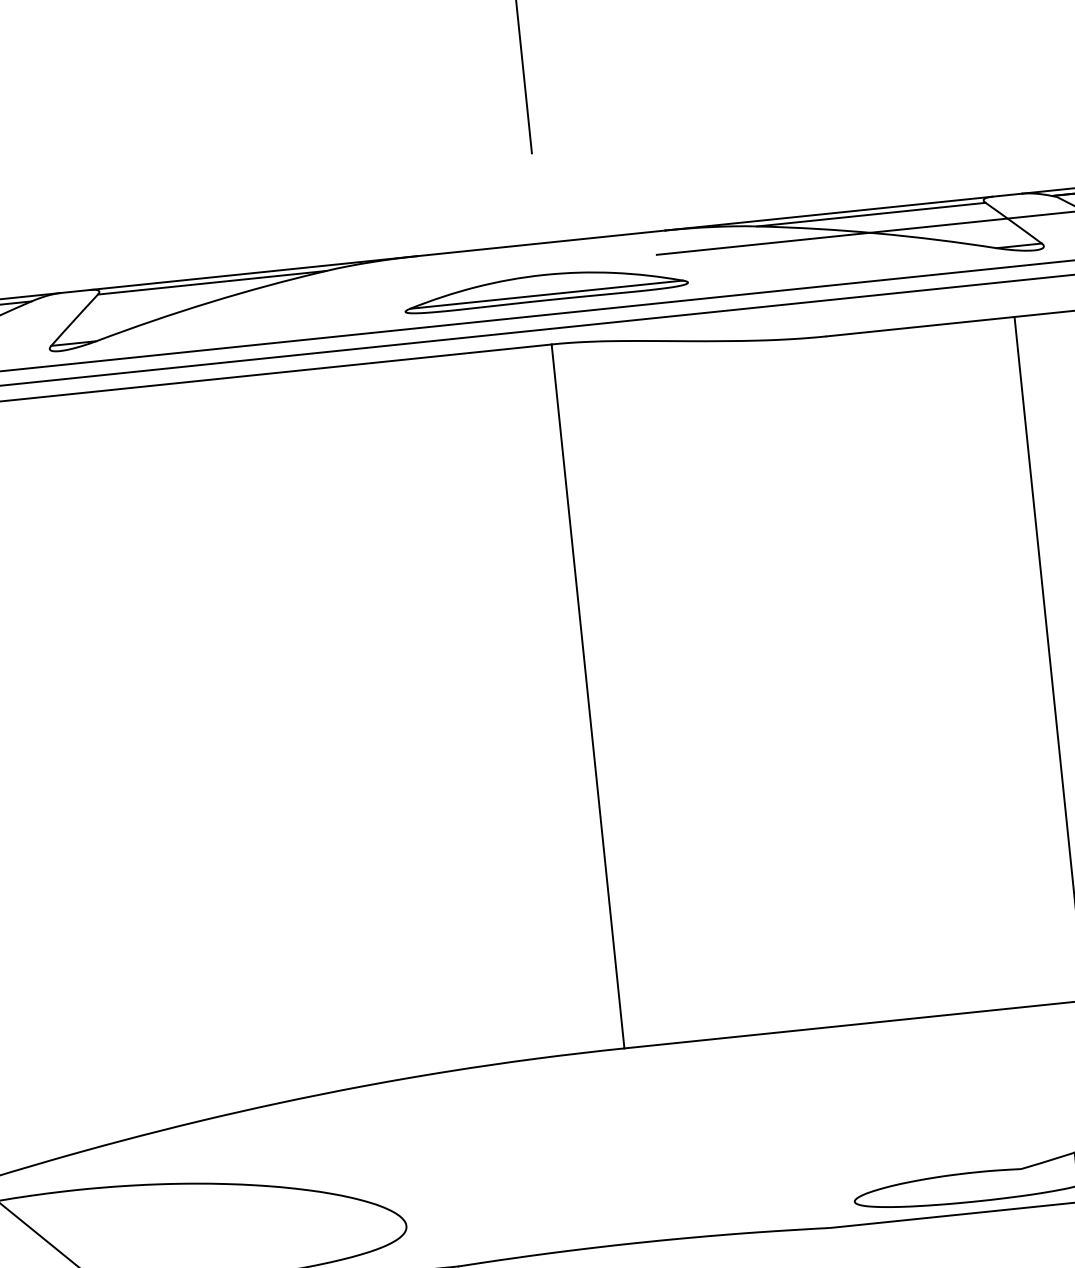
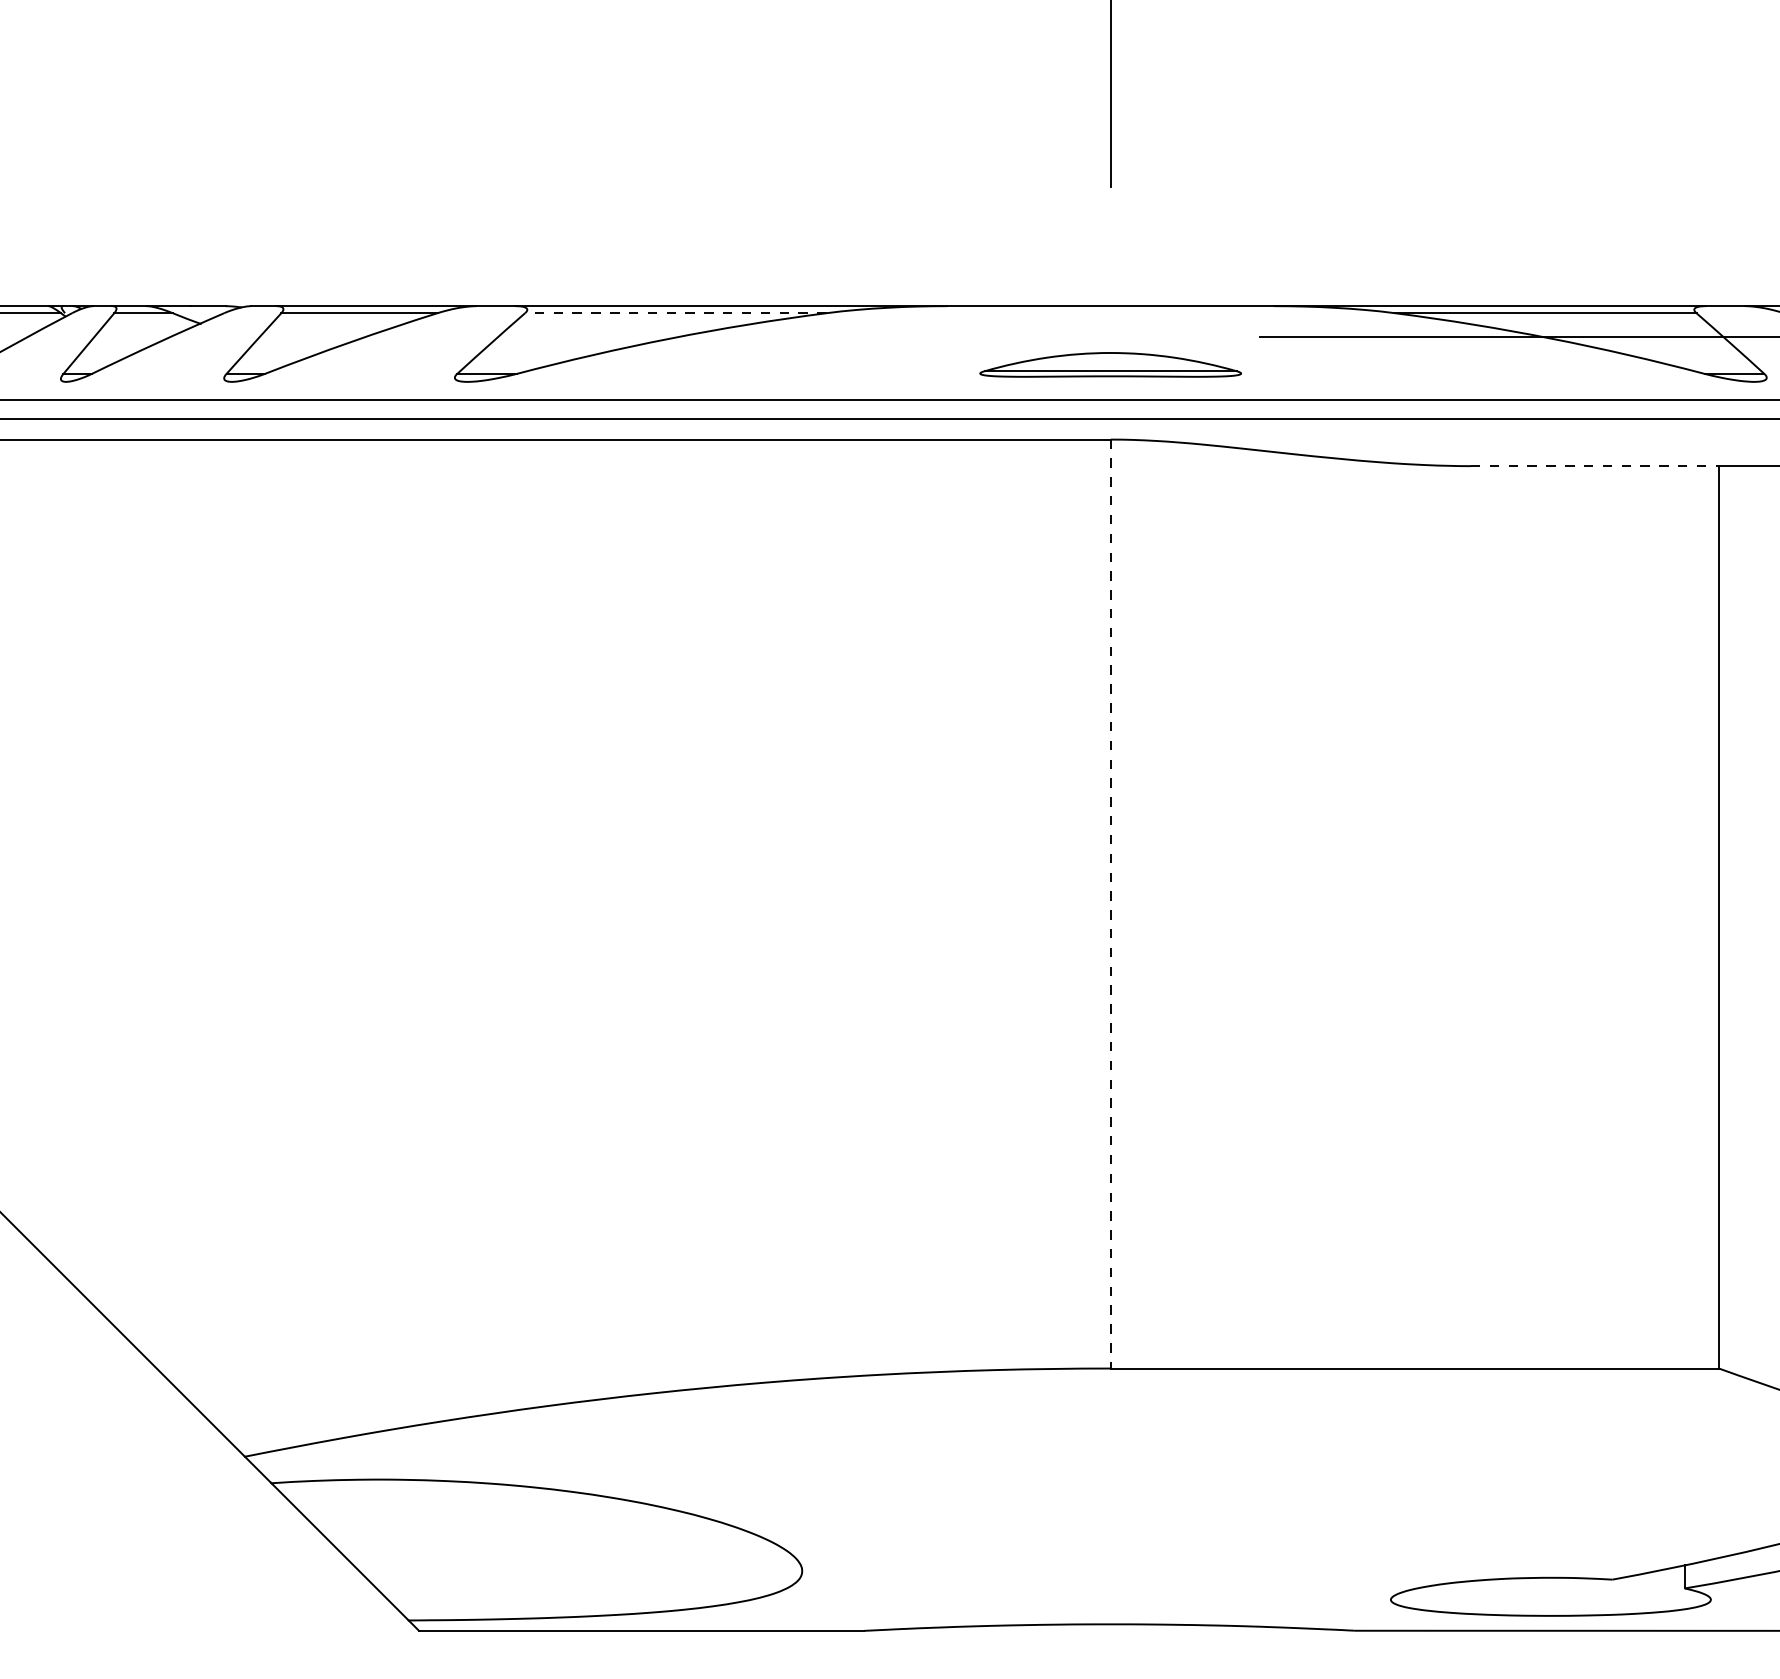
line: (211, 283) -> (675, 313), solid -> dashed
part: (545, 287) -> (1110, 364), size x0.7
line: (920, 326) -> (1594, 466), solid -> dashed
line: (587, 696) -> (1110, 904), solid -> dashed

